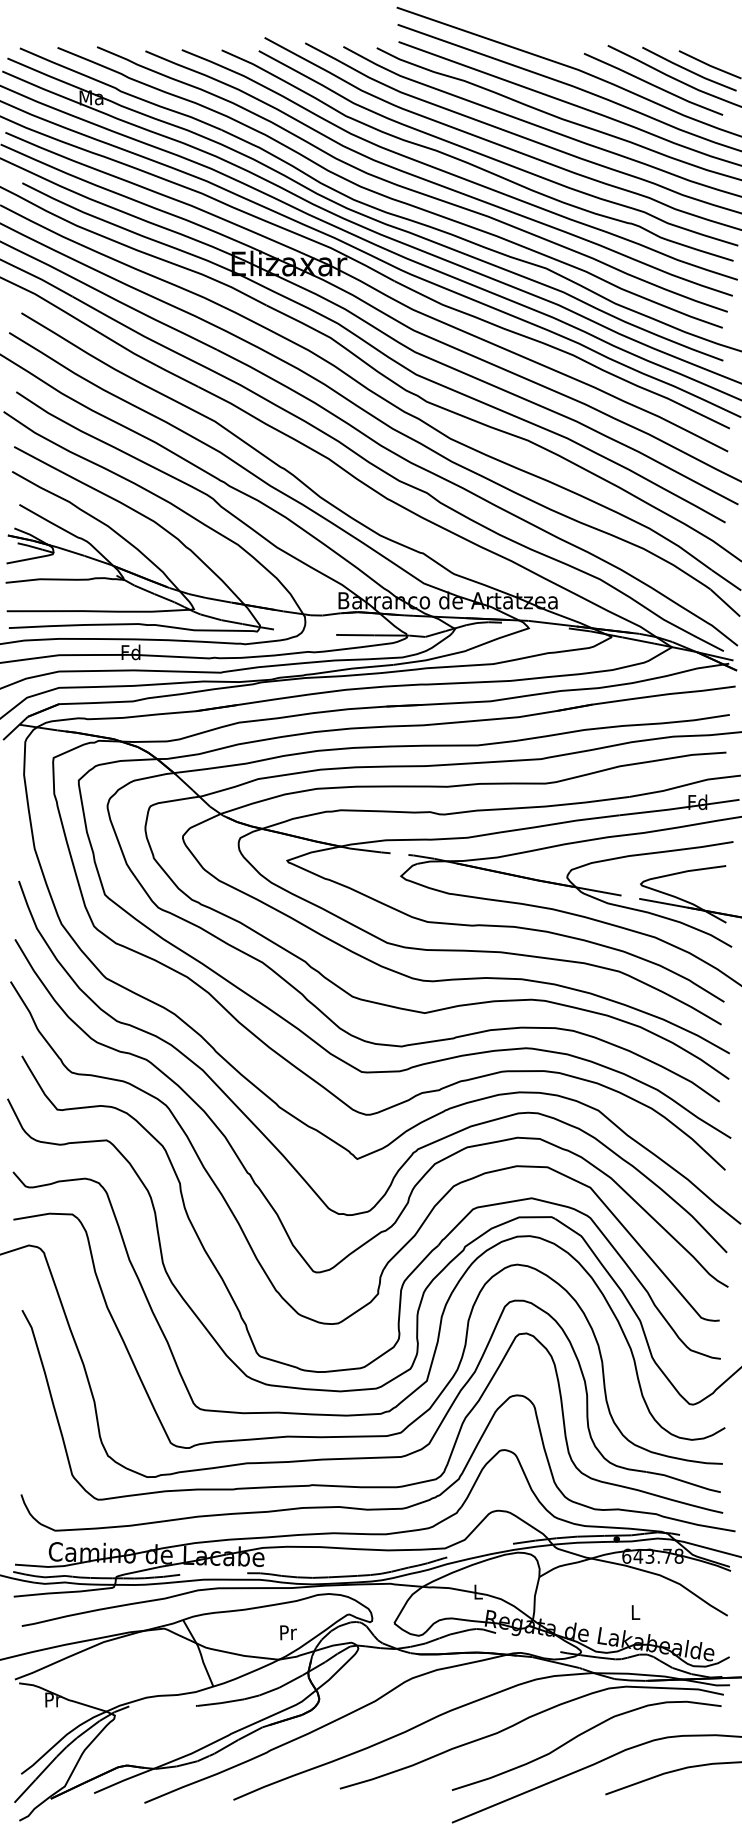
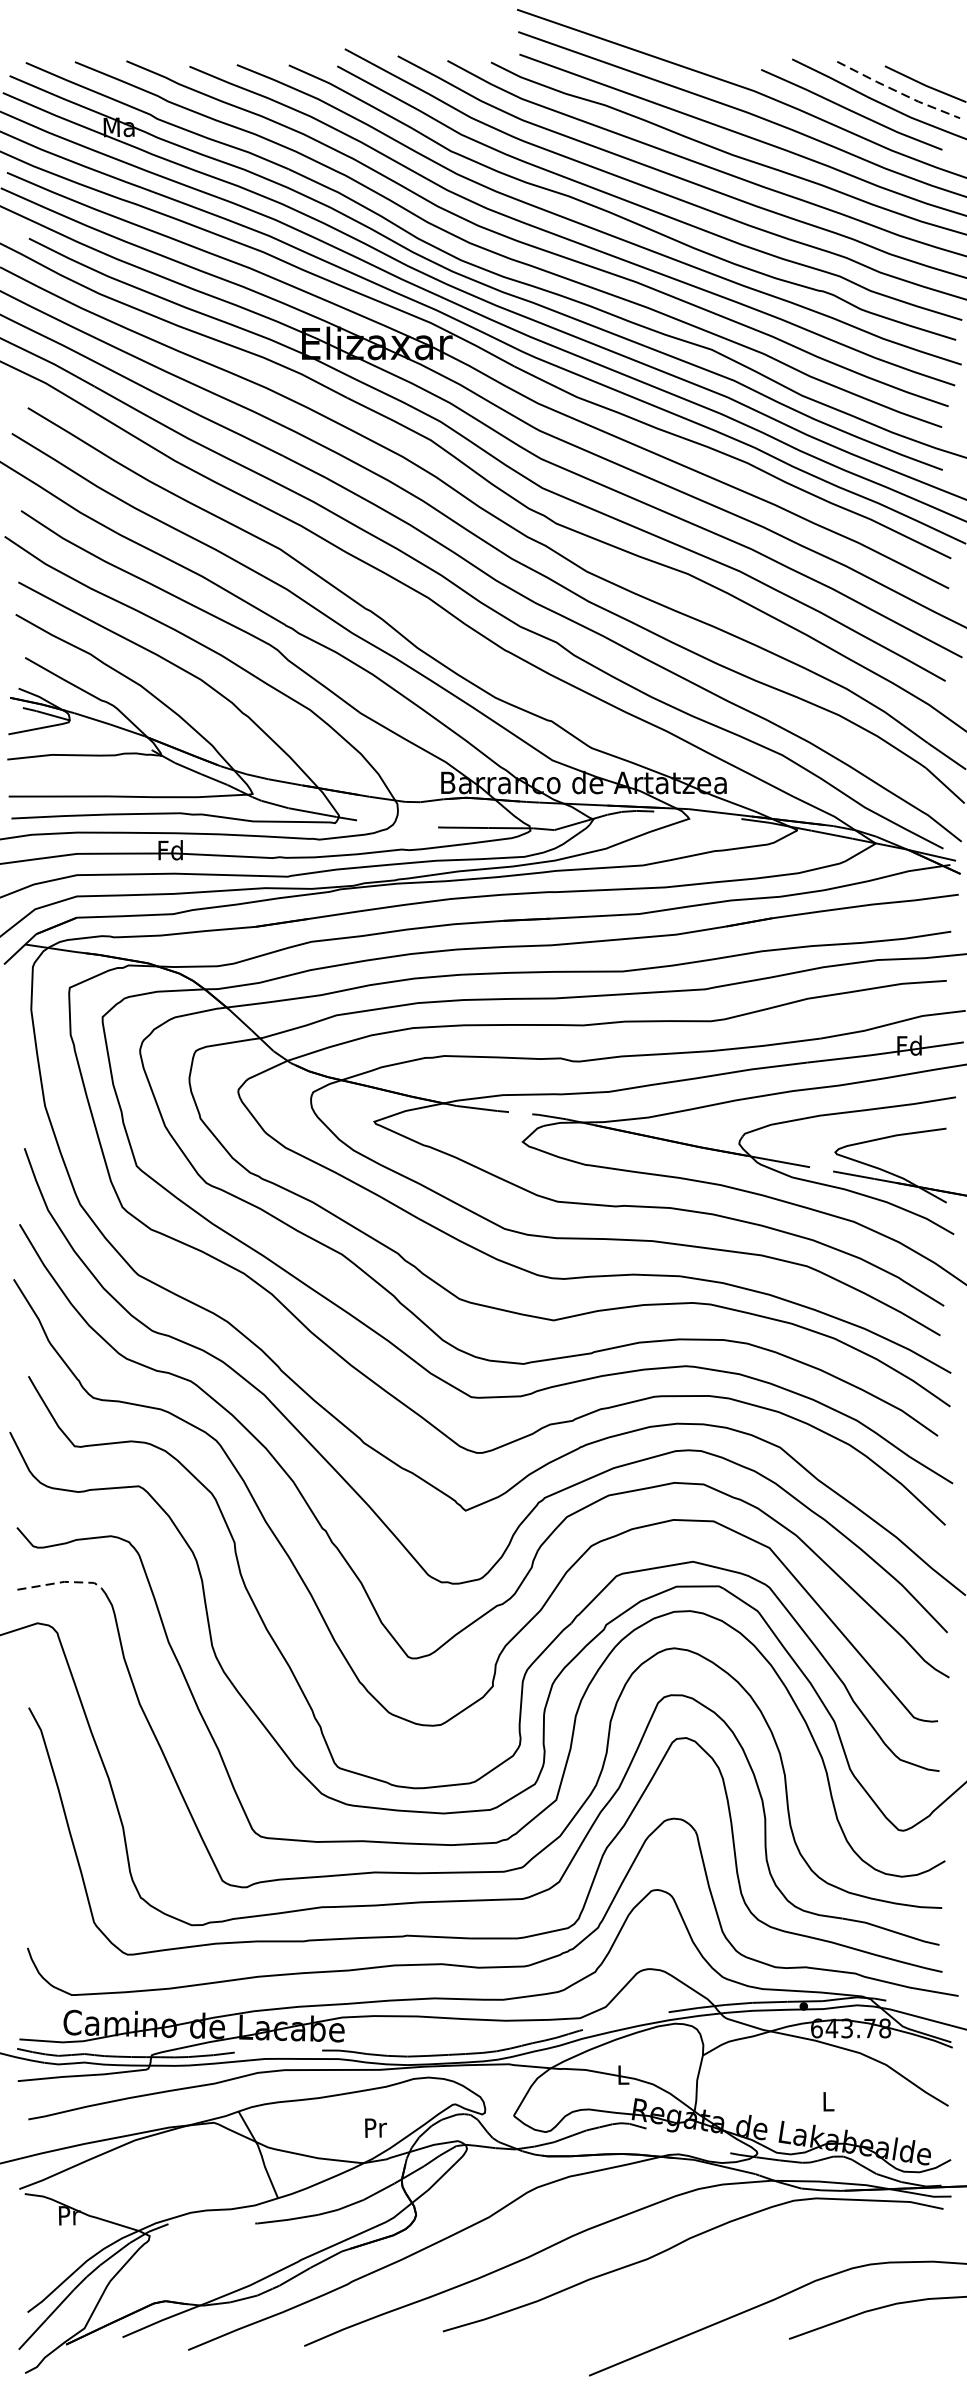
line: (688, 70) -> (897, 91), solid -> dashed
line: (47, 1214) -> (61, 1582), solid -> dashed
curve: (579, 1736) -> (755, 2263), removed

